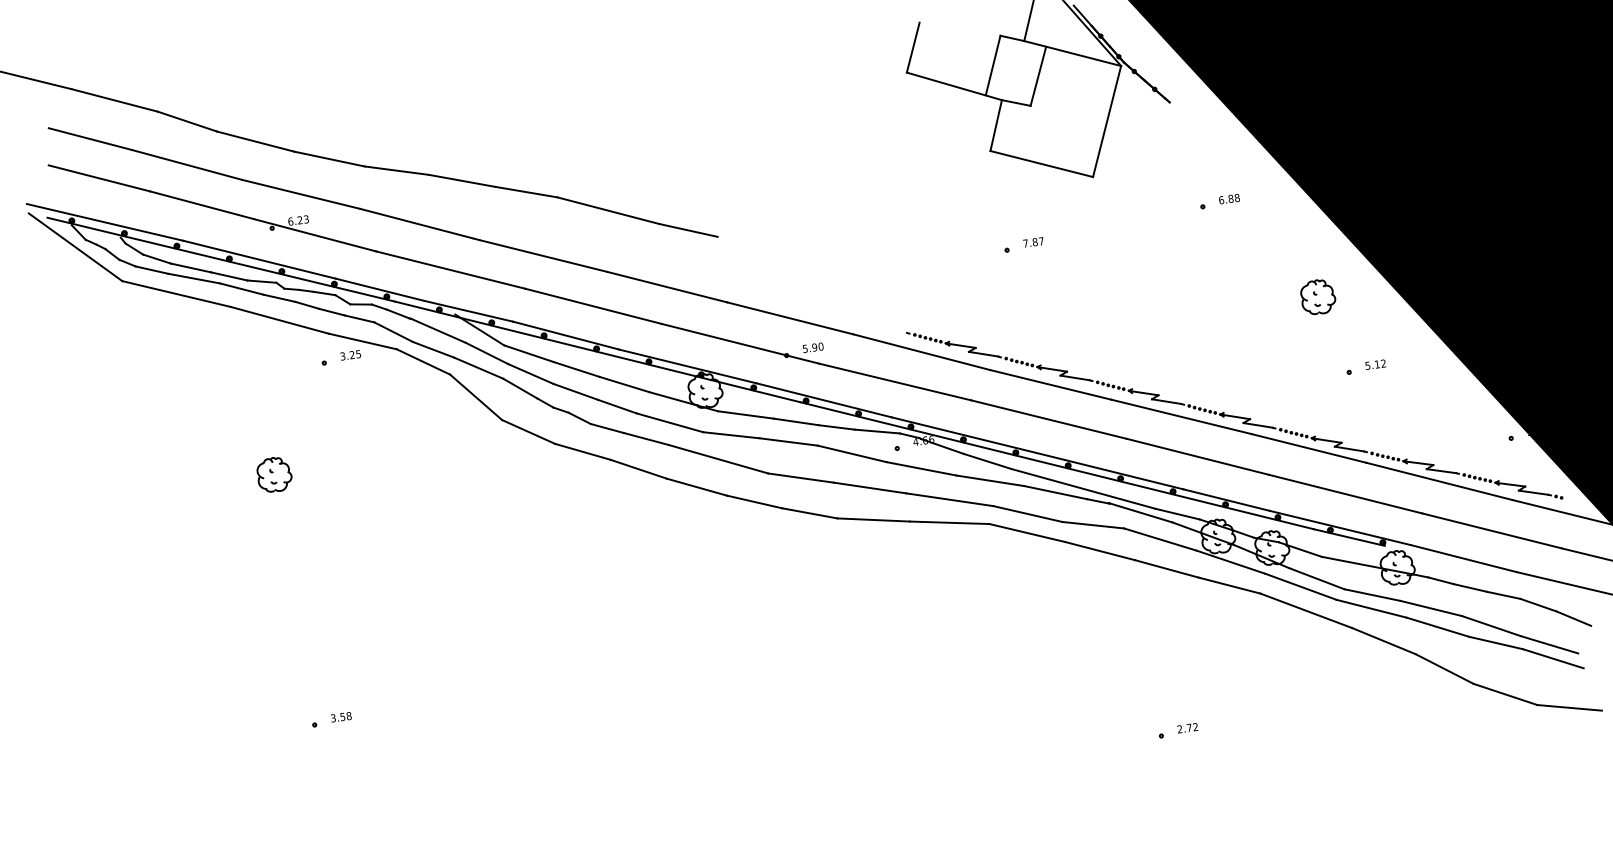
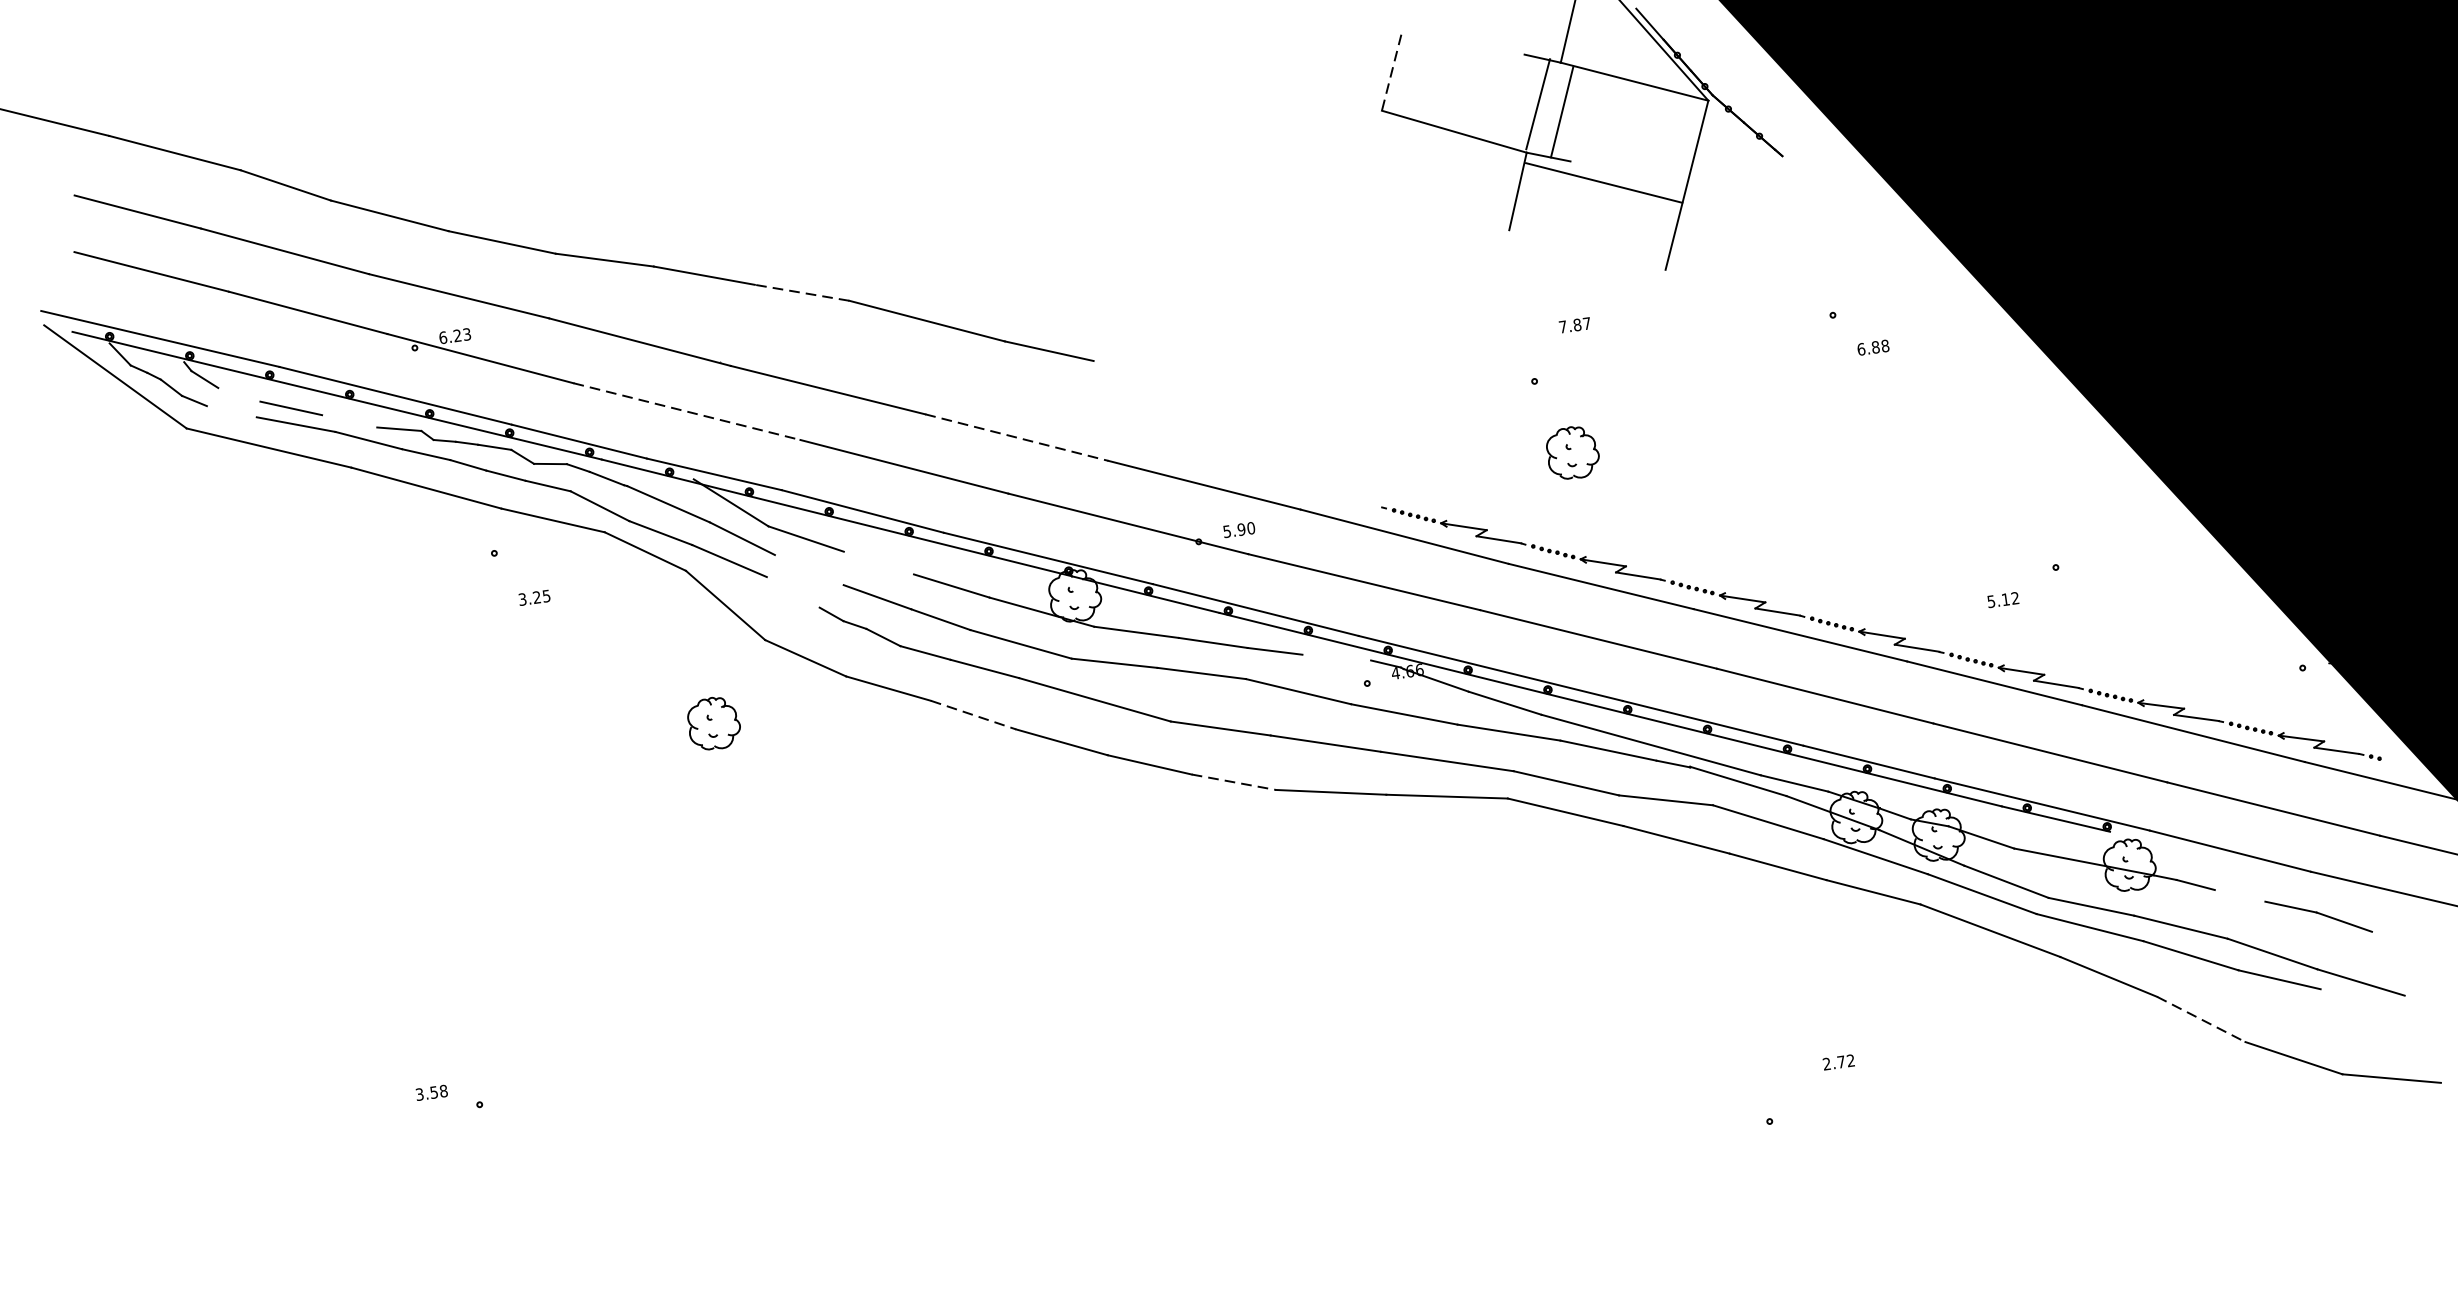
line: (913, 47) -> (1392, 72), solid -> dashed
line: (992, 65) -> (1561, 112), moved
line: (1038, 75) -> (1538, 102), moved
line: (1041, 164) -> (1603, 183), moved
line: (525, 192) -> (800, 293), solid -> dashed
text: (1229, 199) -> (1873, 348), moved
text: (1033, 242) -> (1574, 325), moved
line: (156, 258) -> (238, 393), removed
line: (151, 269) -> (231, 410), removed
line: (450, 270) -> (686, 412), solid -> dashed
line: (229, 276) -> (349, 421), removed
line: (667, 287) -> (1017, 438), solid -> dashed
part: (1318, 297) -> (1573, 453), moved
text: (350, 355) -> (534, 598), moved
text: (1375, 364) -> (2002, 599), moved
line: (576, 369) -> (878, 563), removed
line: (530, 373) -> (808, 569), removed
line: (520, 388) -> (793, 592), removed
line: (876, 431) -> (1335, 657), removed
line: (638, 469) -> (973, 715), solid -> dashed
part: (274, 474) -> (714, 723), moved
line: (810, 513) -> (1235, 782), solid -> dashed
line: (1469, 587) -> (2239, 895), removed
line: (1573, 618) -> (2397, 942), removed
line: (1552, 658) -> (2365, 1003), removed
line: (1444, 669) -> (2201, 1020), solid -> dashed
text: (340, 717) -> (430, 1093), moved
text: (1187, 728) -> (1838, 1062), moved

